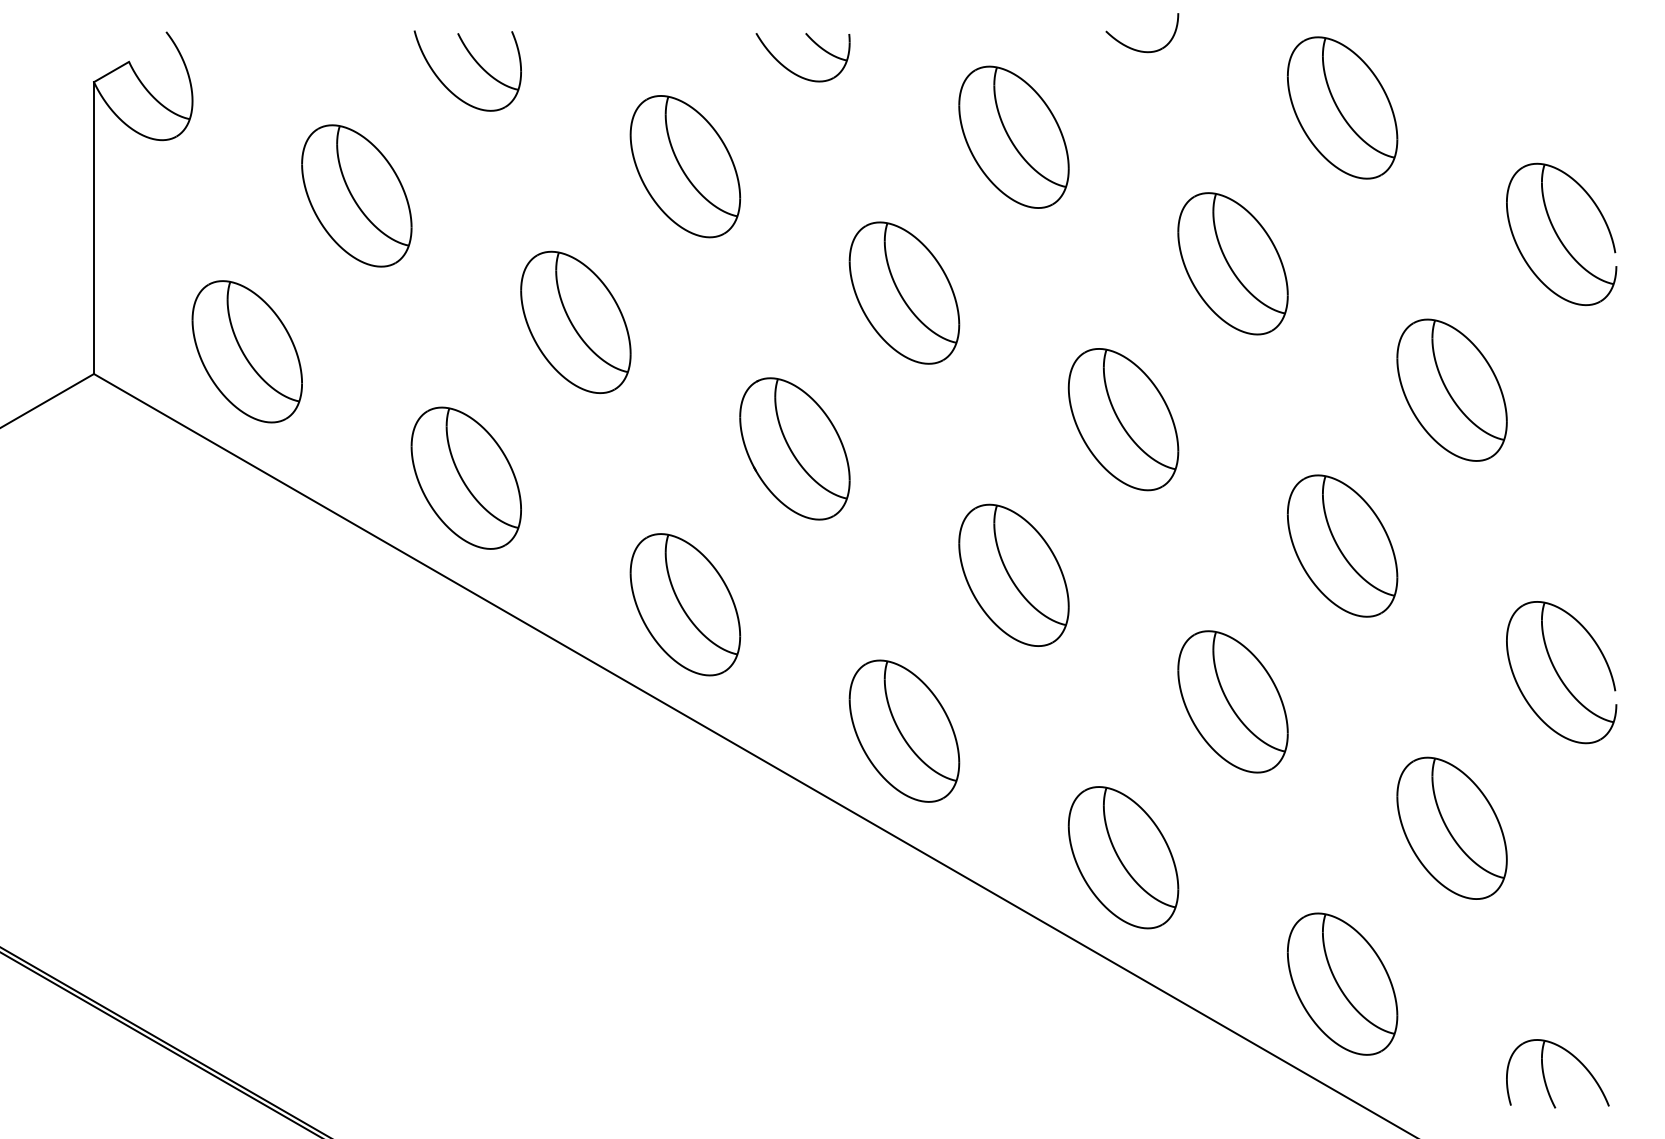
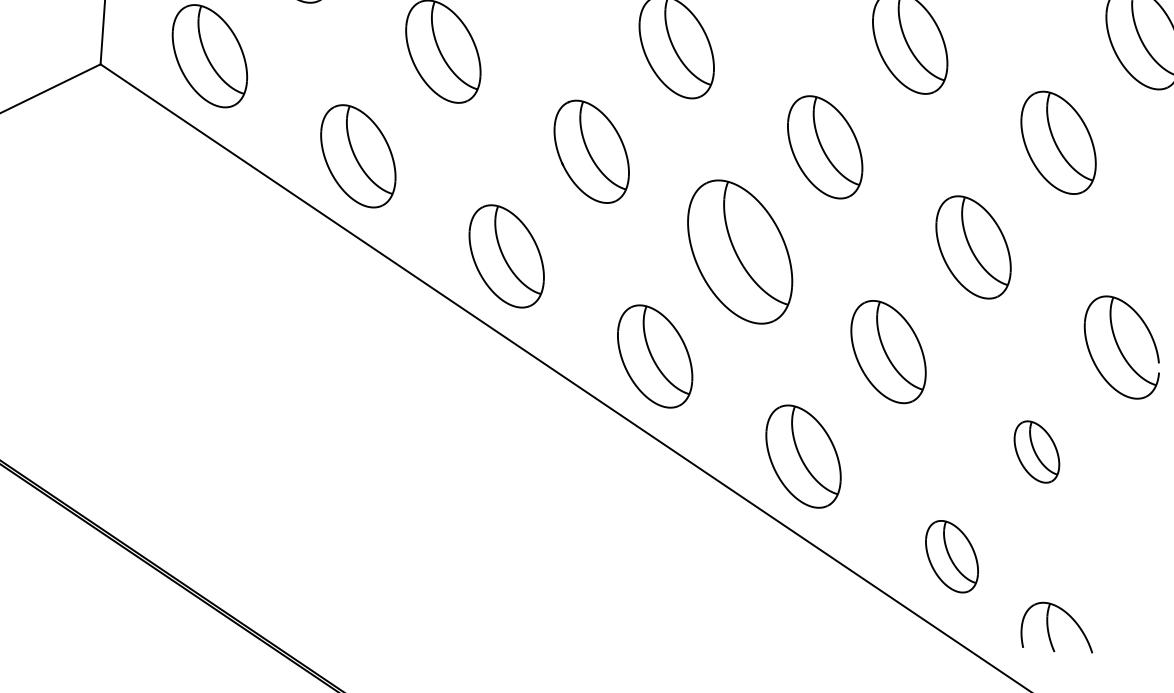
part: (1013, 574) -> (739, 251), size x1.4
part: (1451, 827) -> (1036, 451), size x0.6
part: (1342, 983) -> (951, 556), size x0.7
part: (1544, 1073) -> (1048, 626), moved

